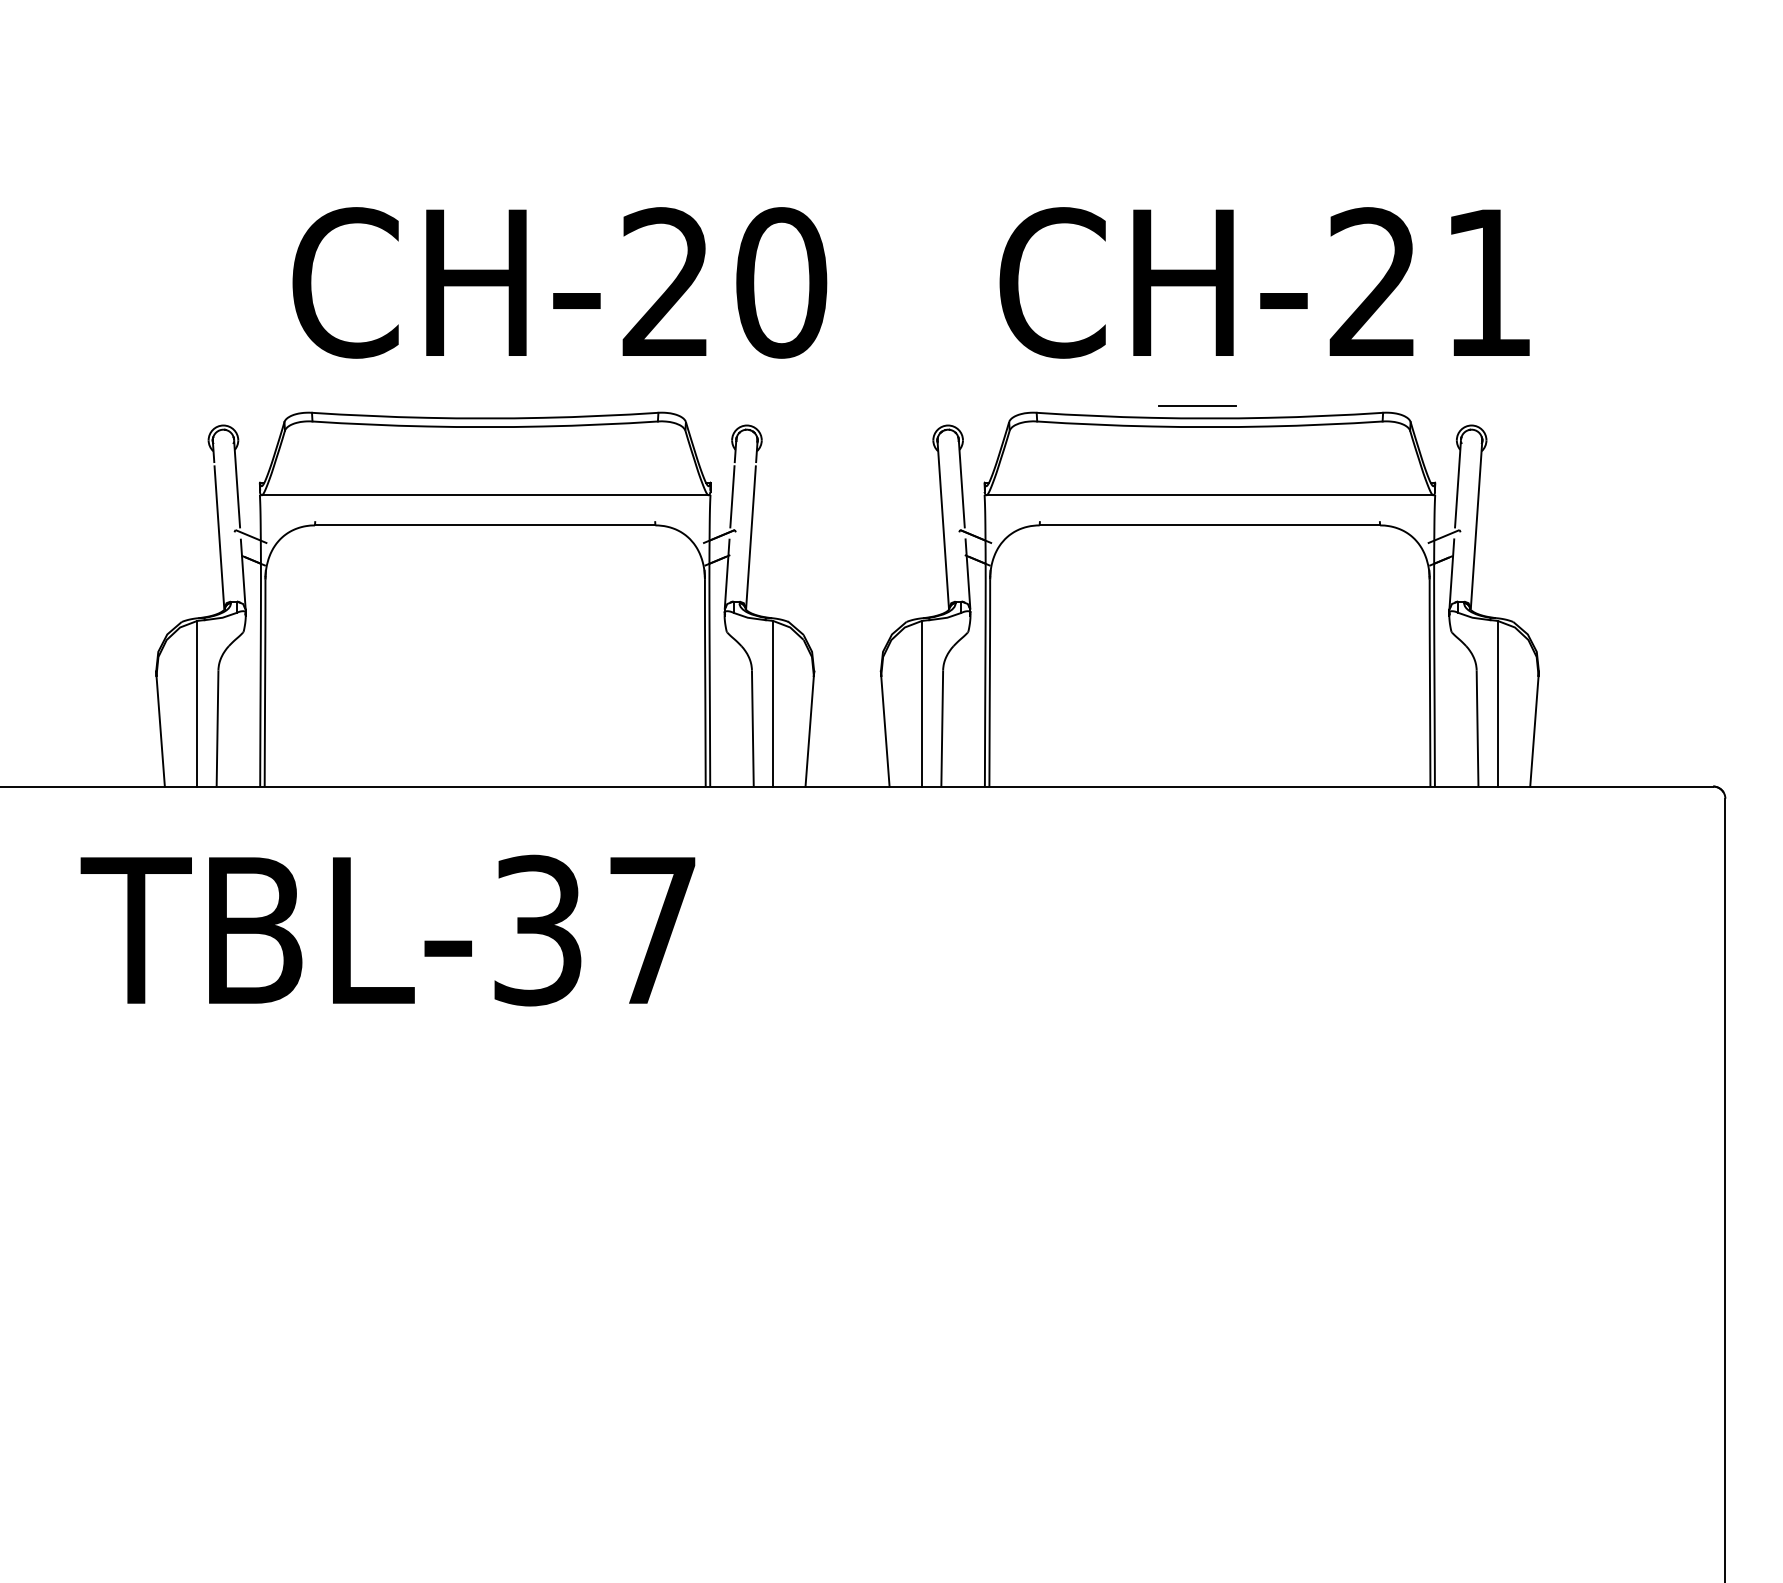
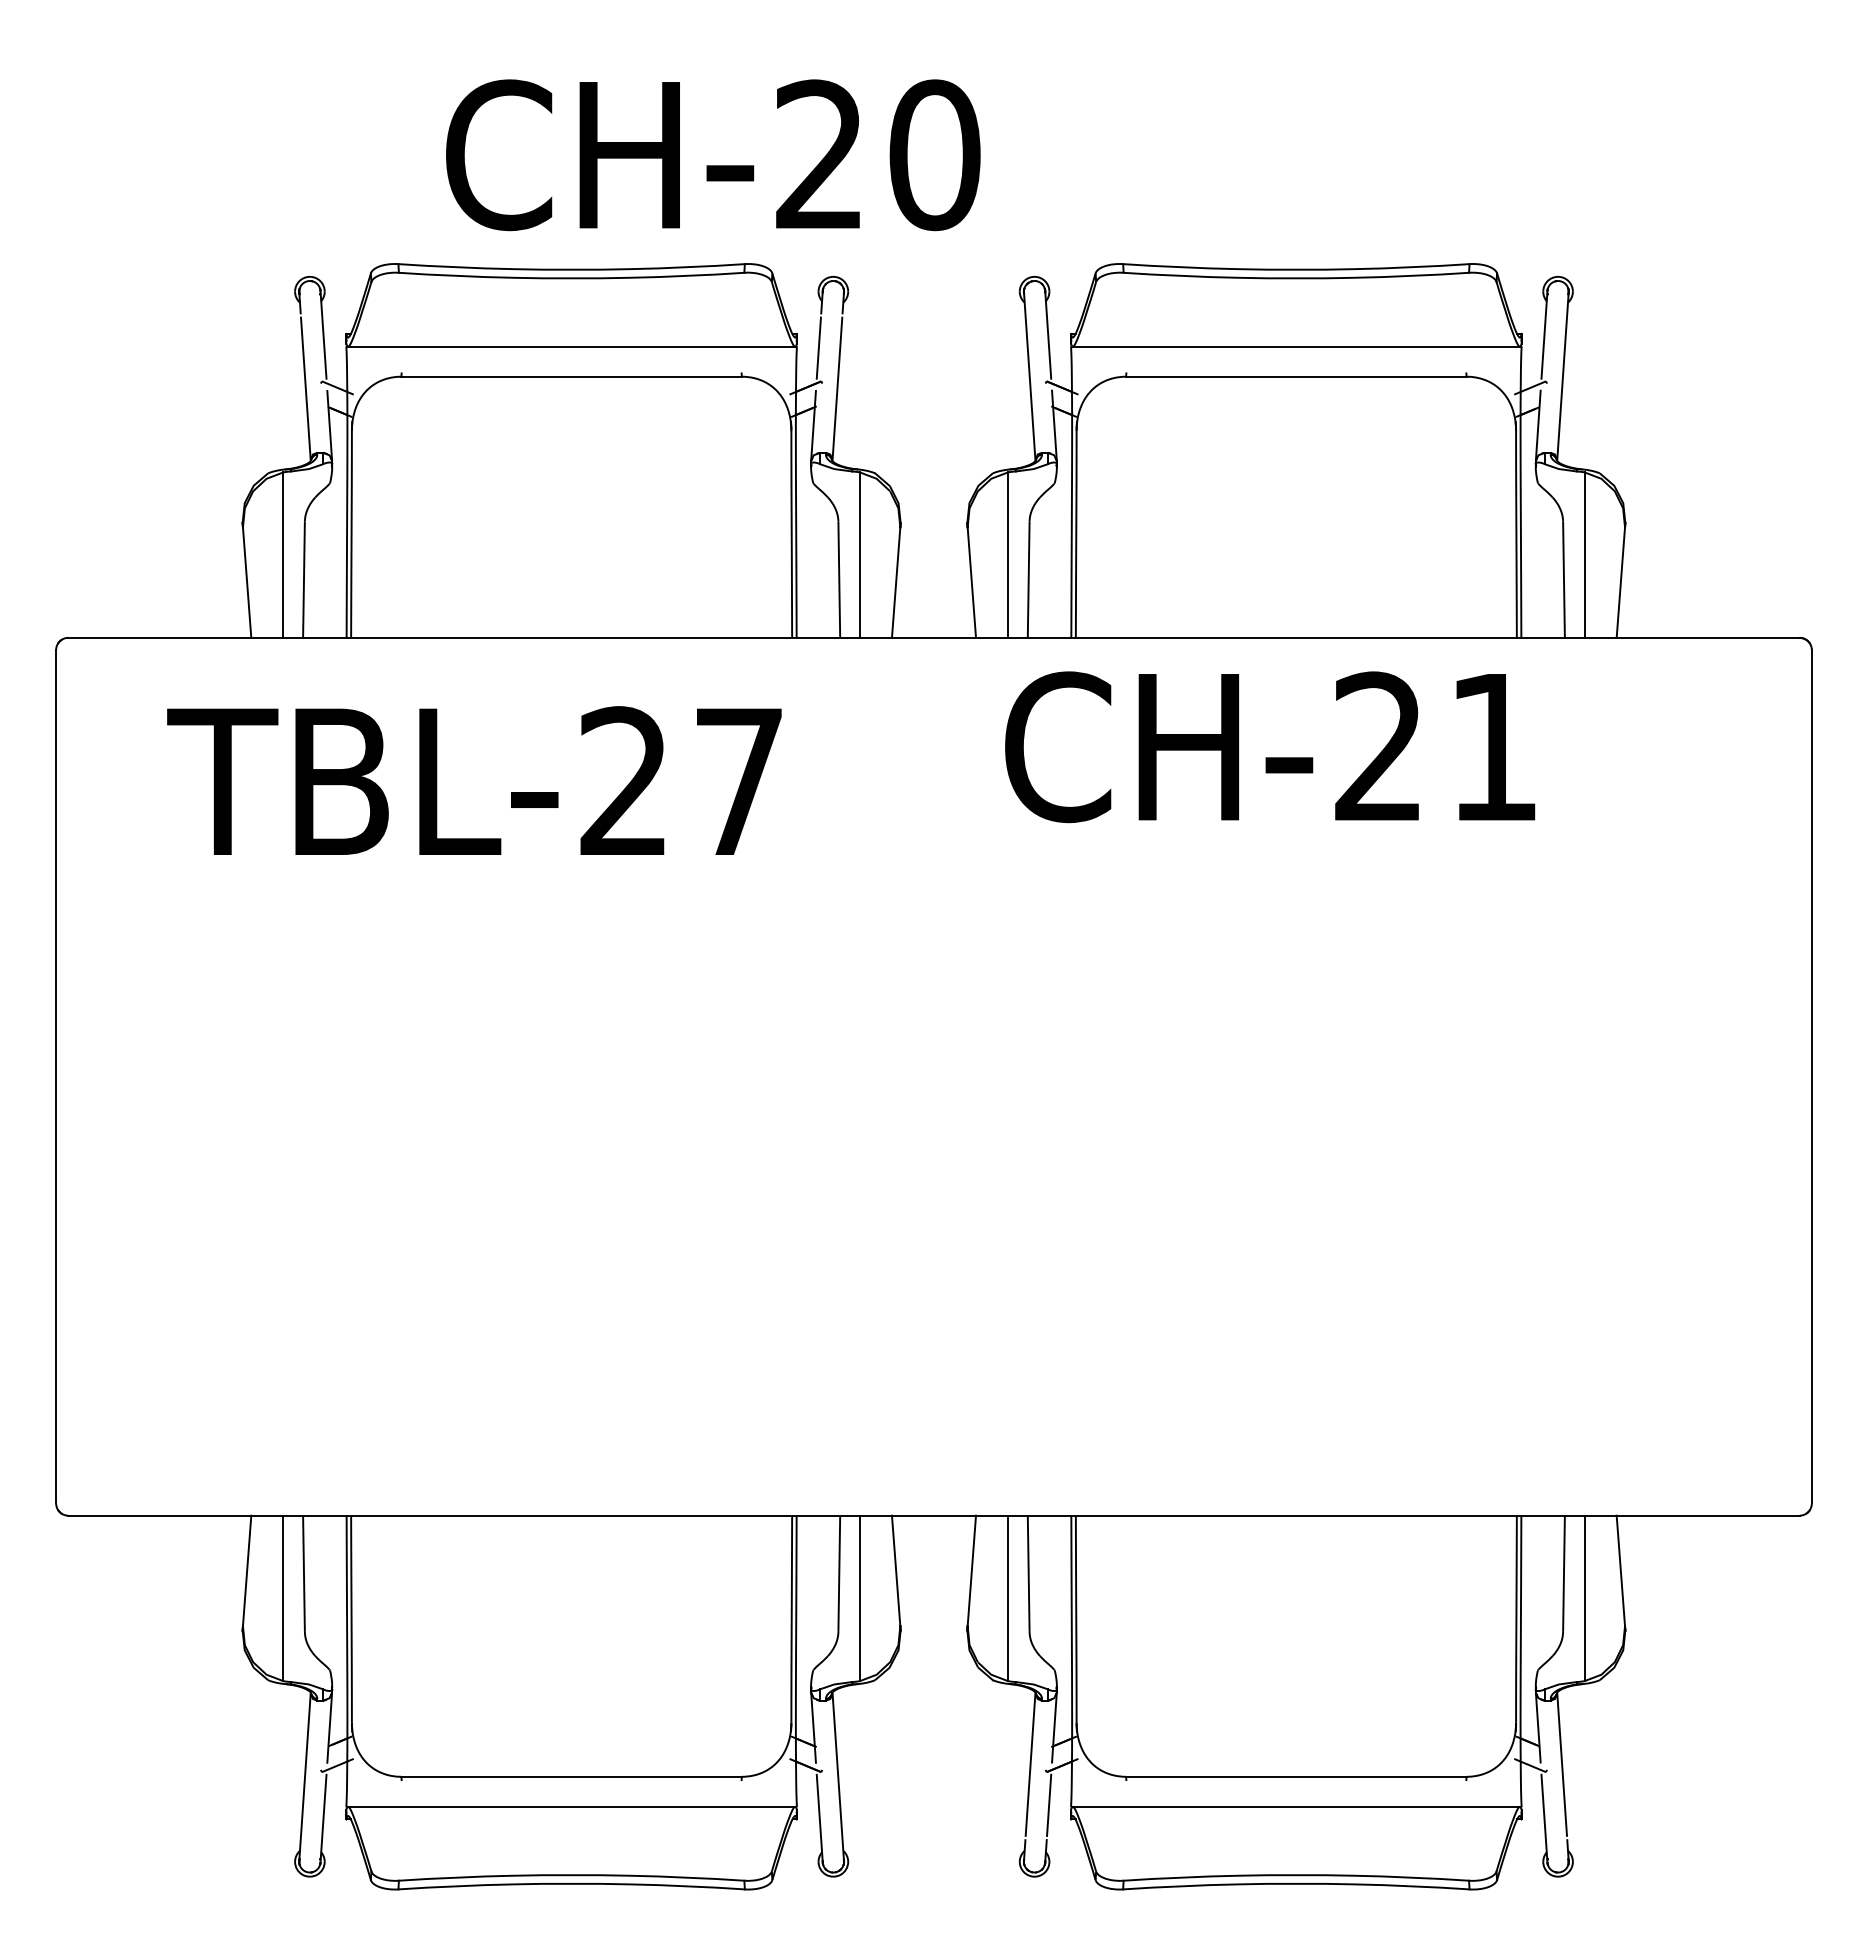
text: (560, 283) -> (713, 155), moved
text: (1265, 283) -> (1270, 747), moved
line: (1198, 406) -> (1284, 257), removed
text: (537, 930) -> (623, 781), TBL-37 -> TBL-27

